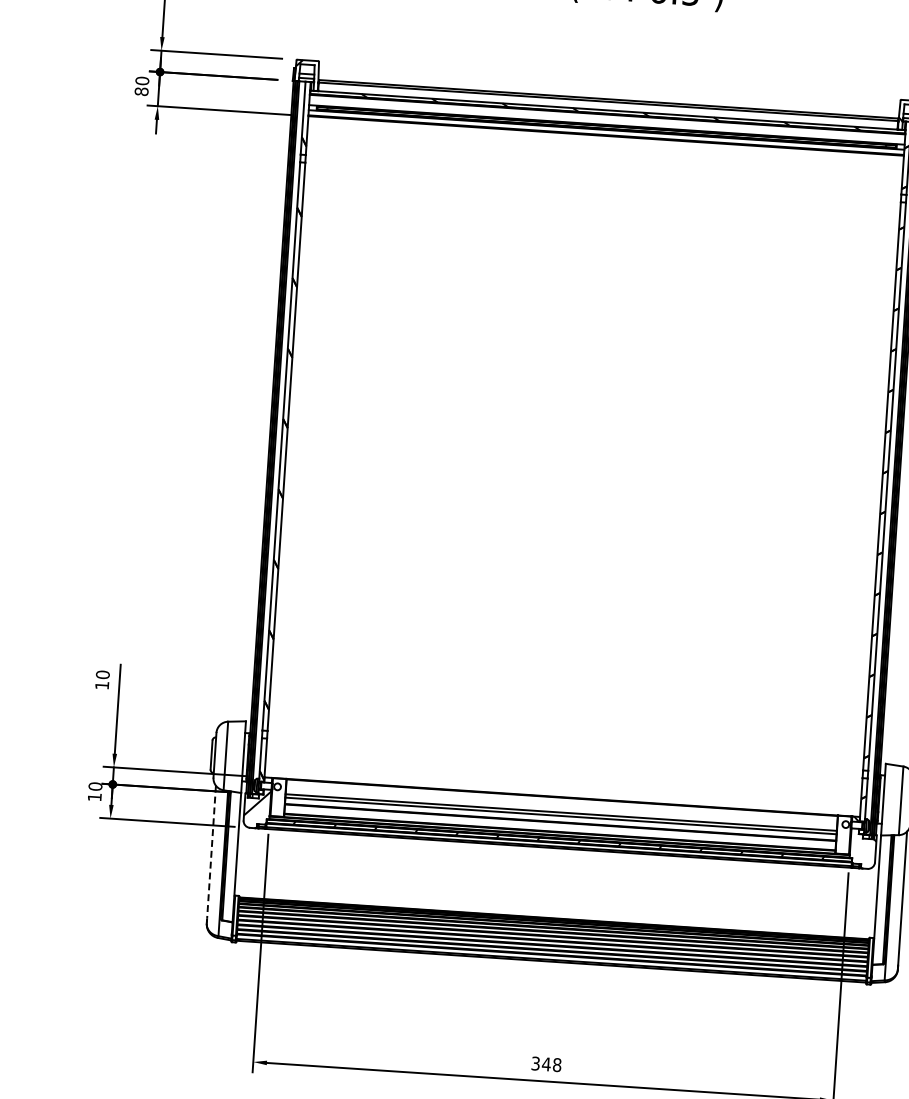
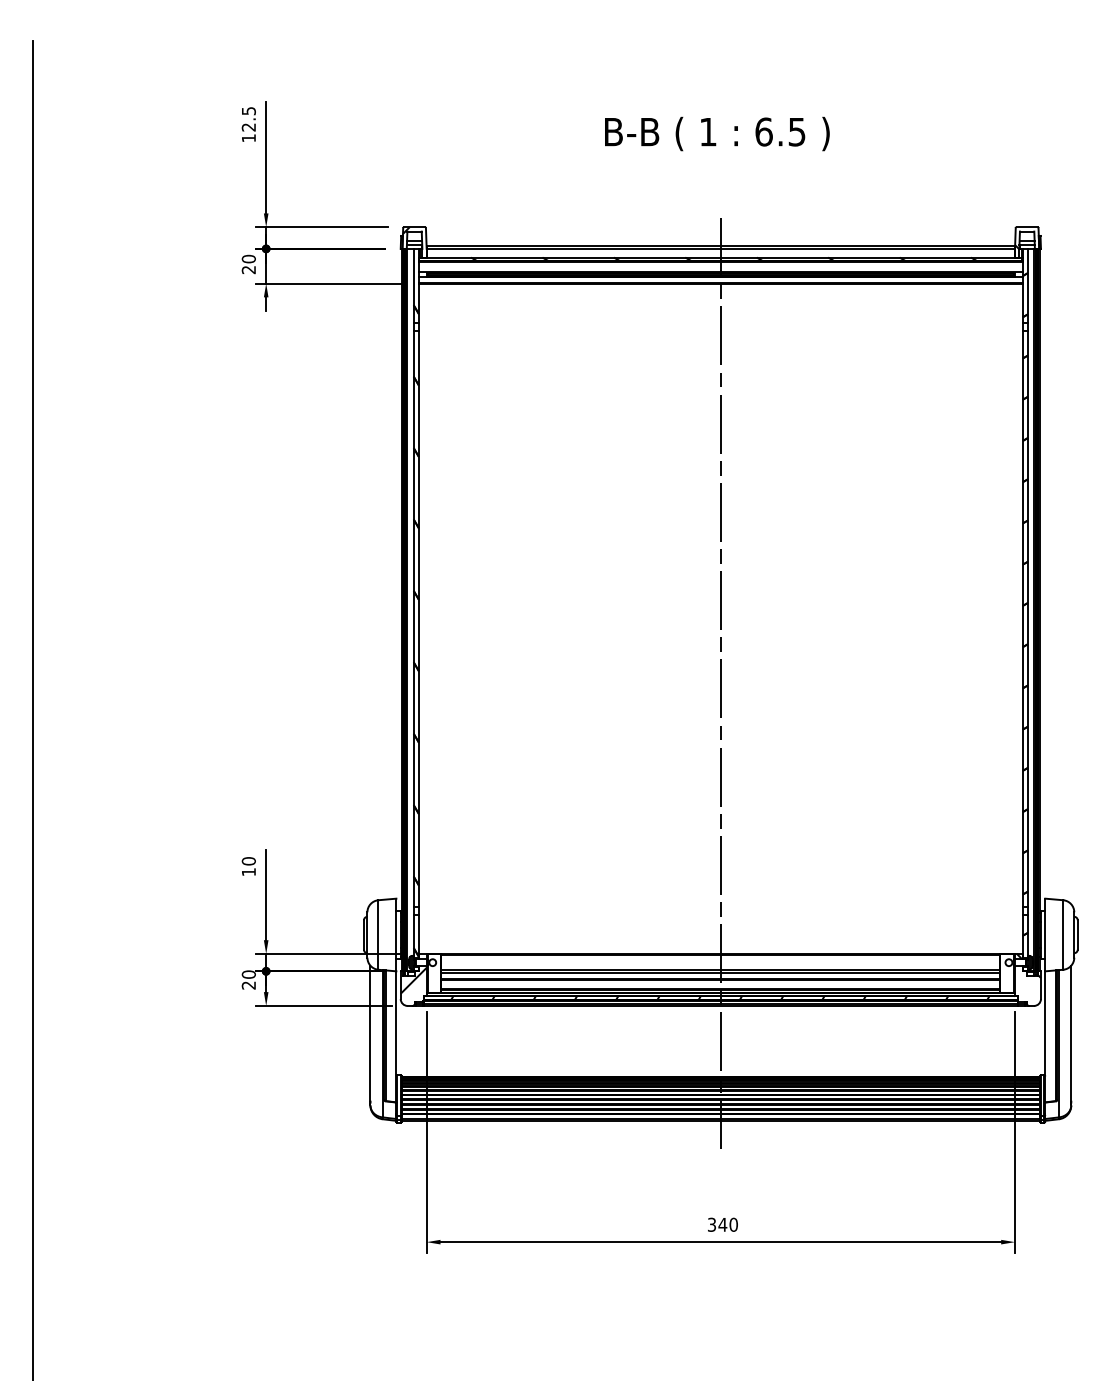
text: (141, 91) -> (248, 269), 80 -> 20
line: (579, 530) -> (720, 683), added
text: (94, 797) -> (248, 985), 10 -> 20
line: (211, 852) -> (370, 1033), dashed -> solid
text: (557, 1064) -> (733, 1224), 348 -> 340

